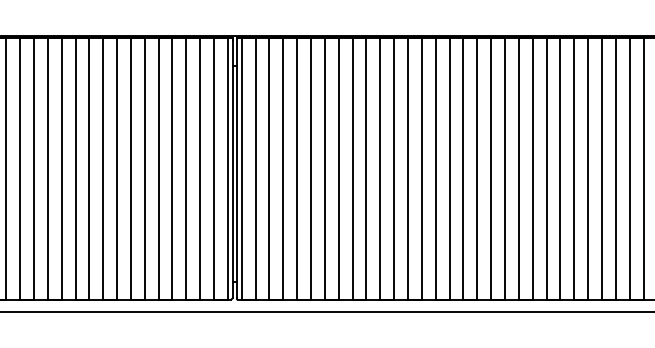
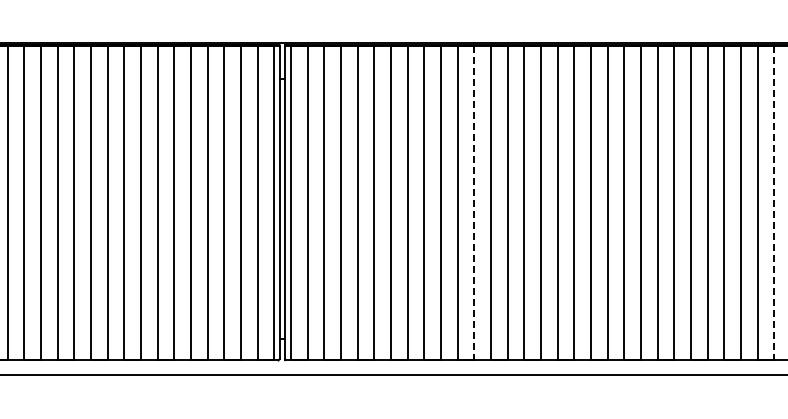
line: (394, 169) -> (474, 203), solid -> dashed
line: (643, 169) -> (774, 203), solid -> dashed

